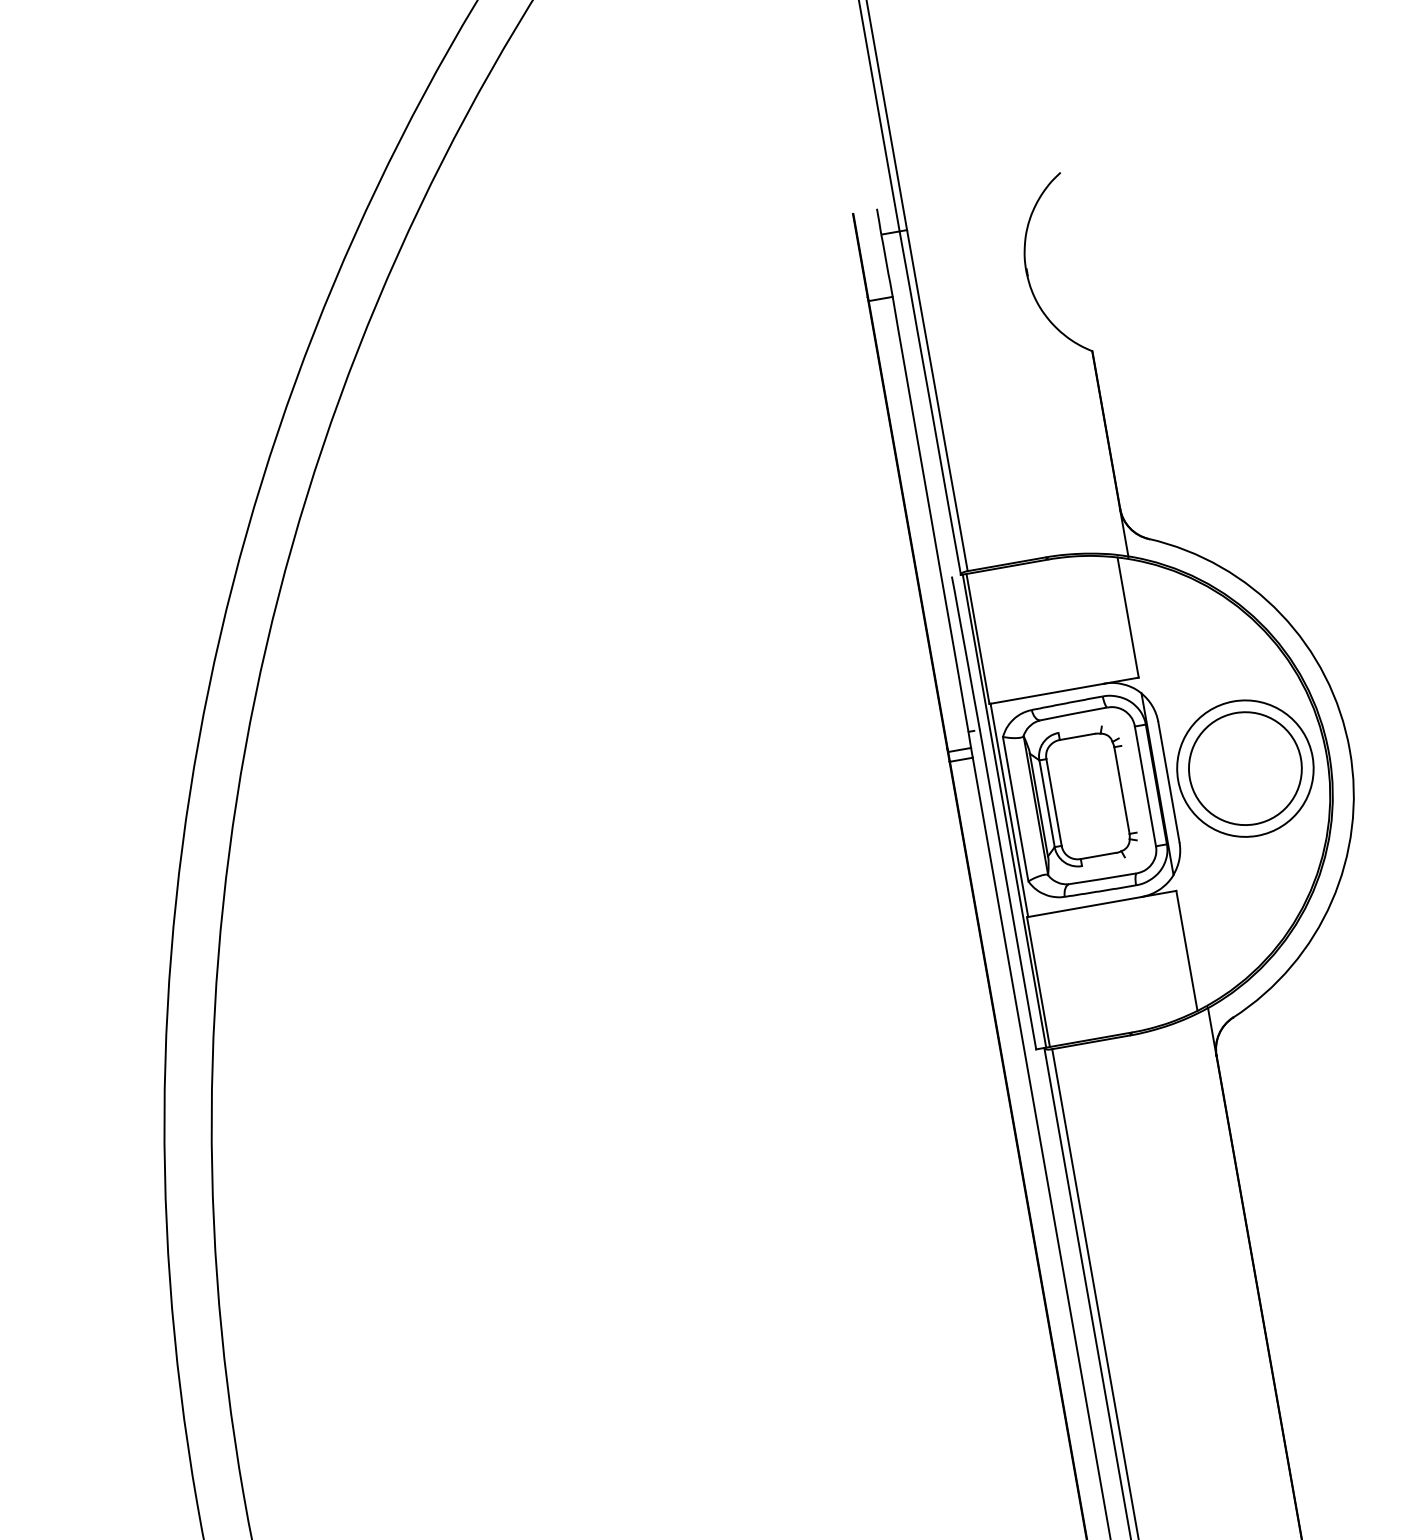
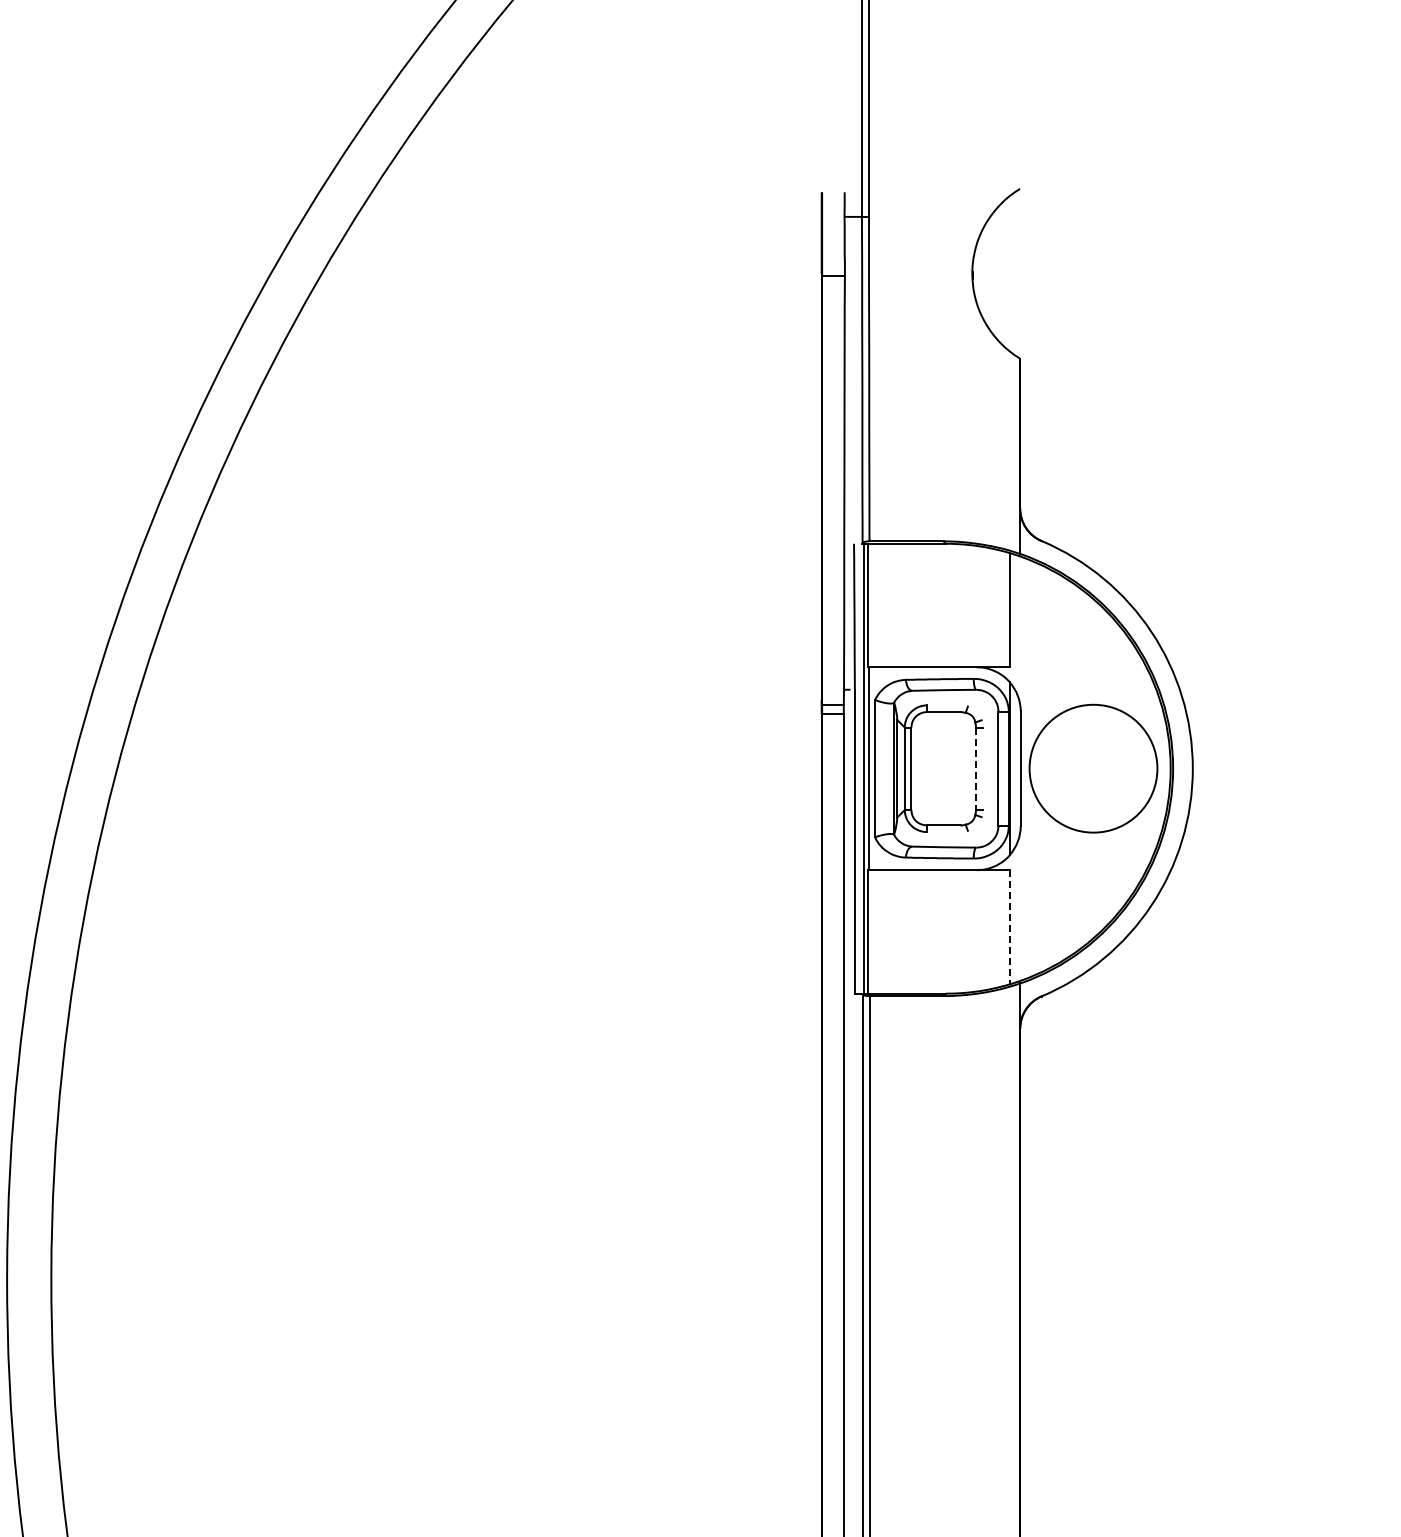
circle: (1245, 768) -> (1093, 768), removed
line: (1122, 791) -> (976, 769), solid -> dashed
line: (1186, 951) -> (1009, 927), solid -> dashed

